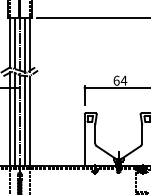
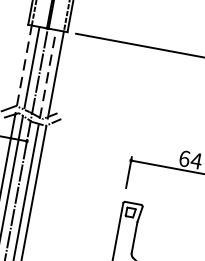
line: (9, 42) -> (23, 65), solid -> dashed
line: (25, 45) -> (48, 74), solid -> dashed

